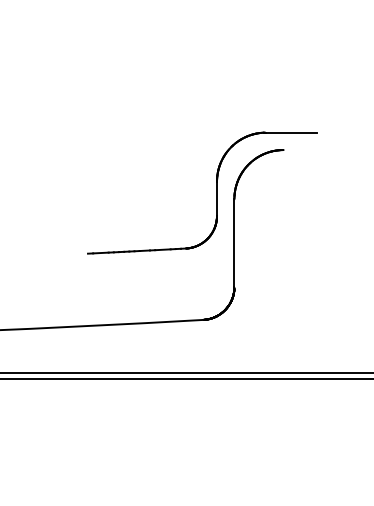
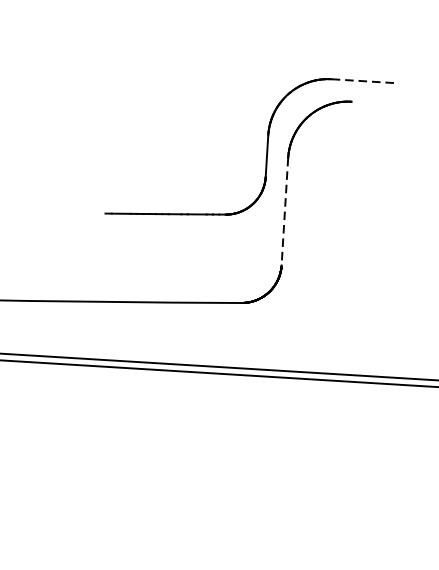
line: (291, 132) -> (362, 80), solid -> dashed
line: (234, 243) -> (284, 212), solid -> dashed

